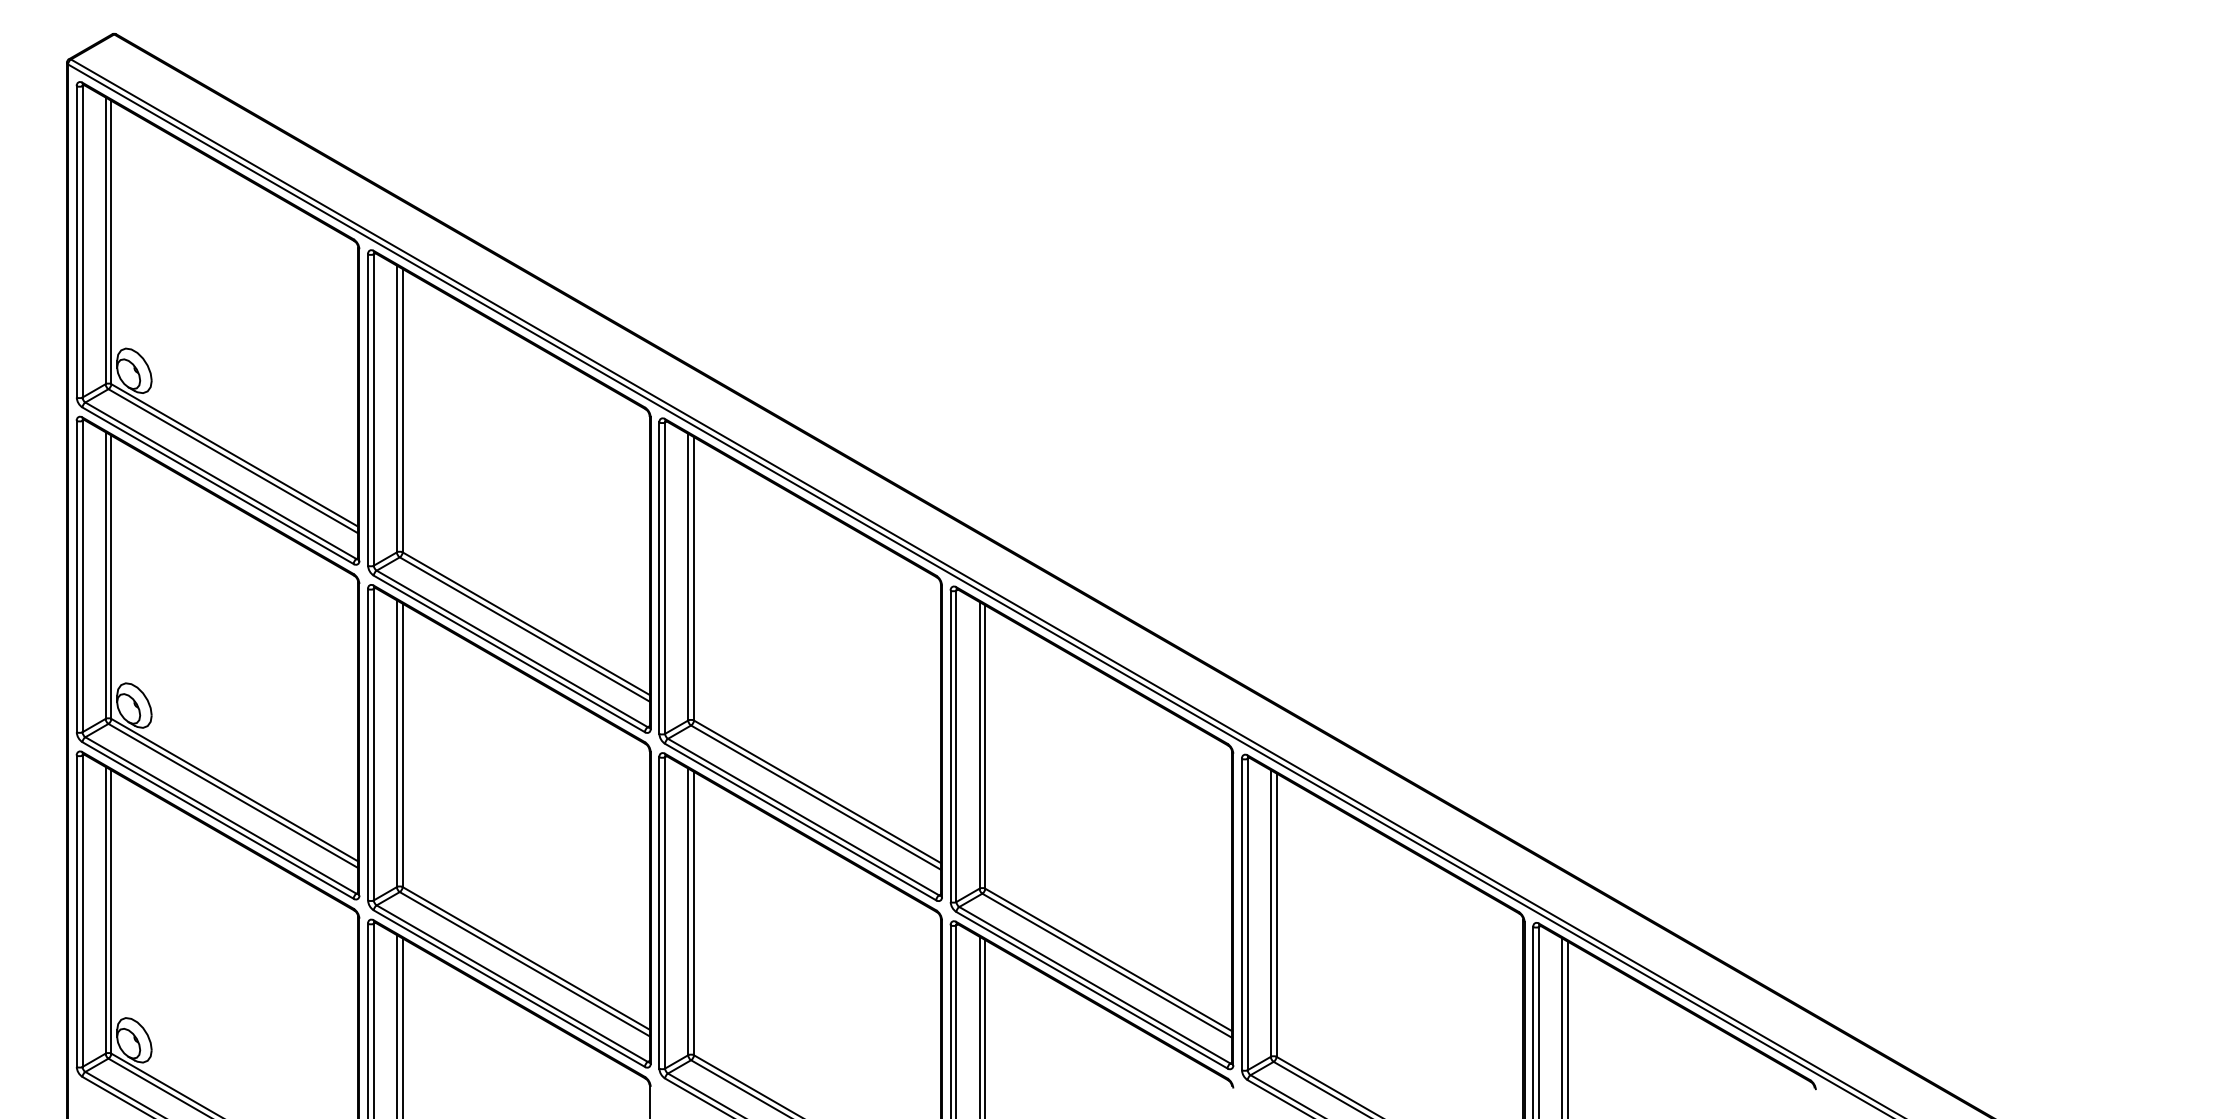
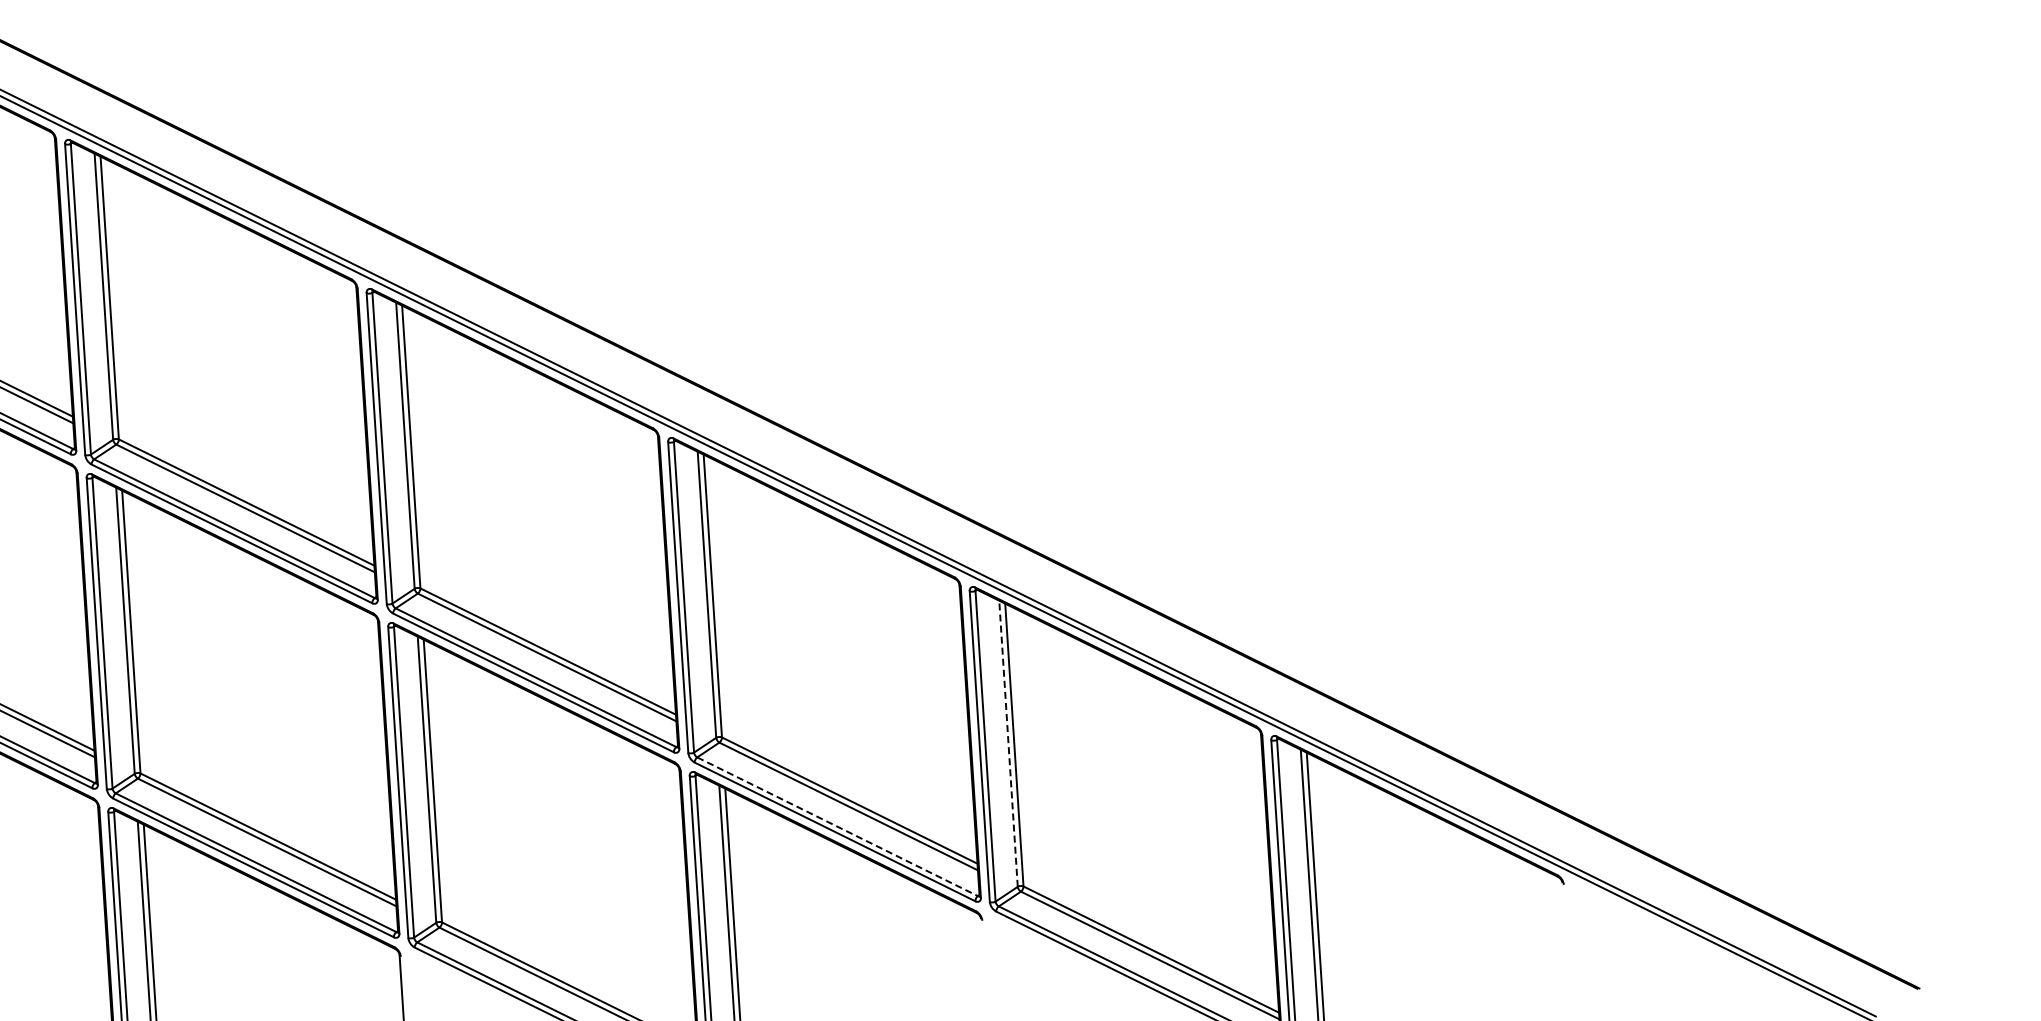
line: (1270, 913) -> (1008, 743), solid -> dashed
line: (1094, 985) -> (837, 826), solid -> dashed

